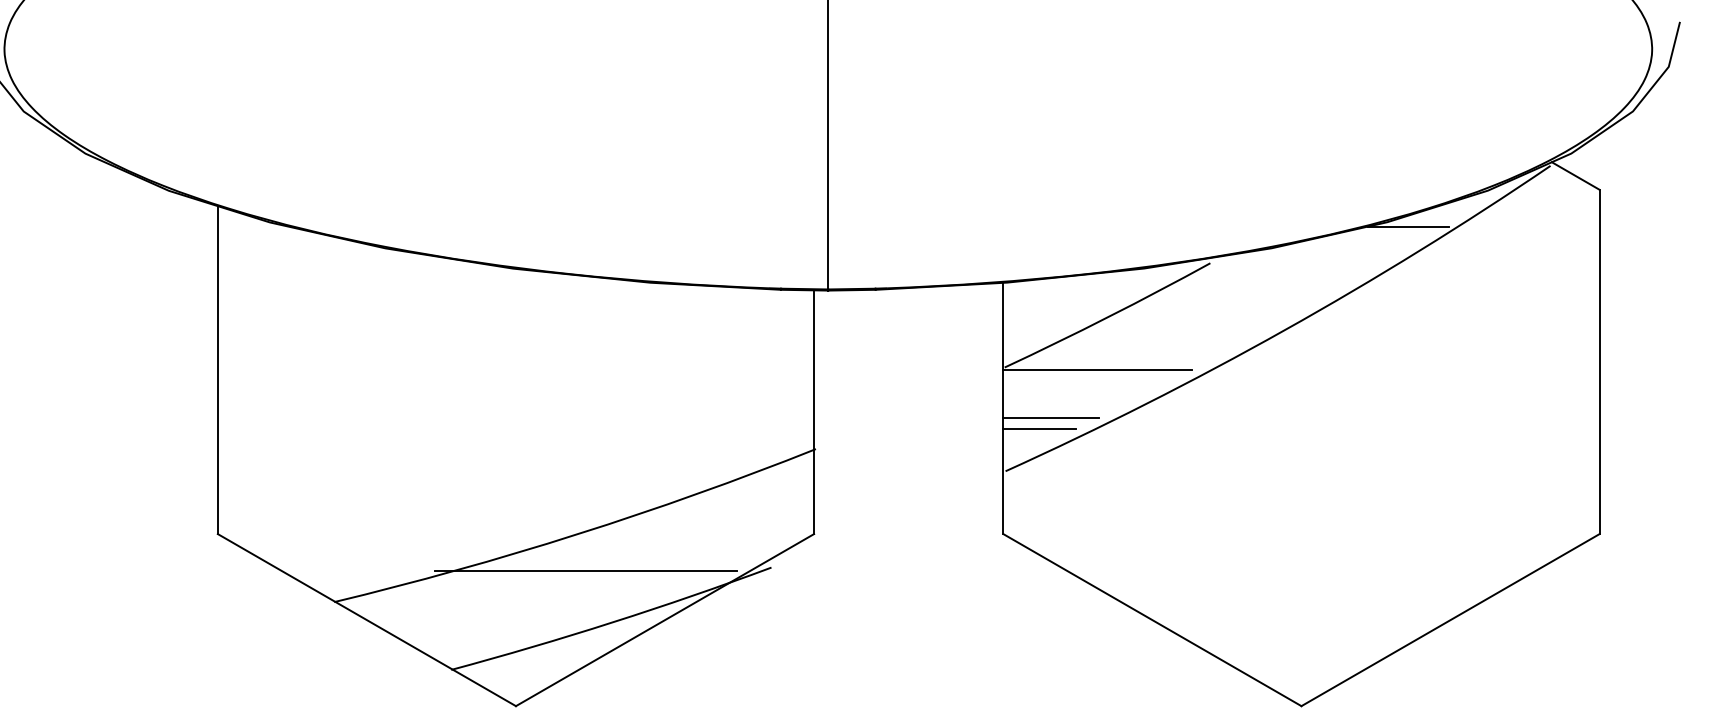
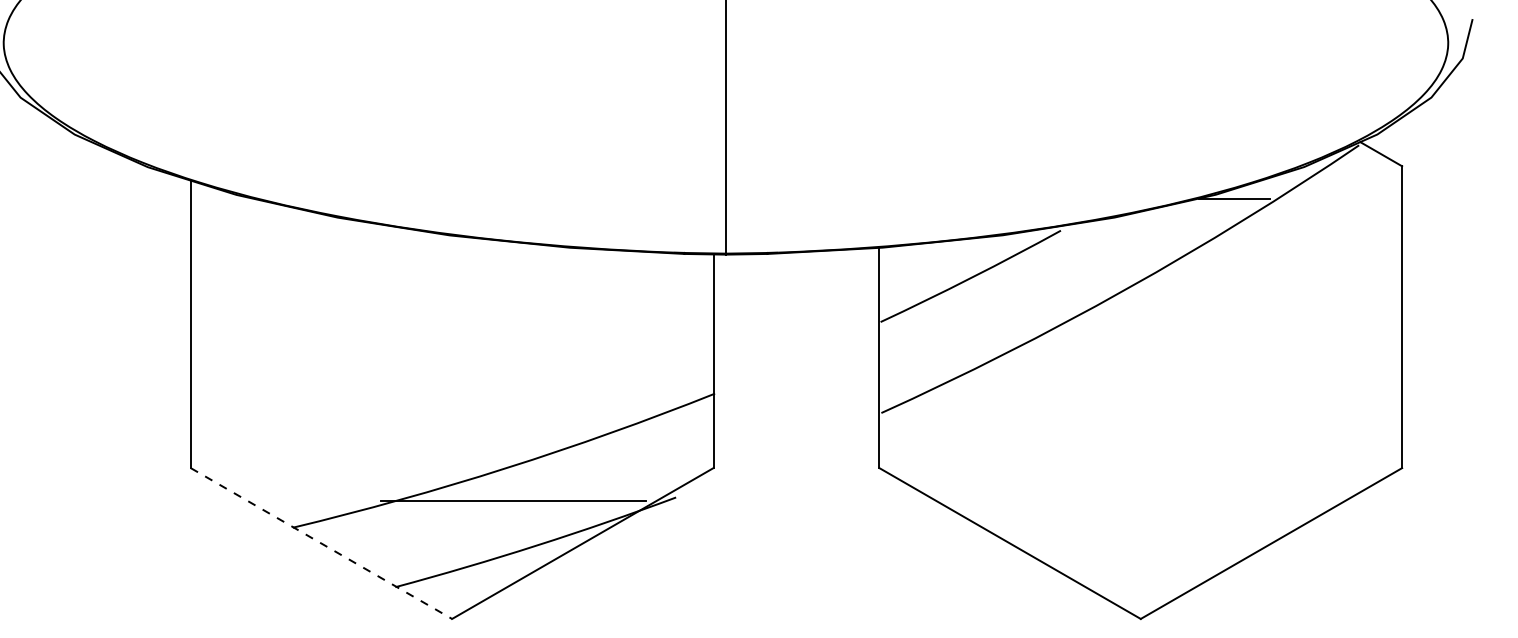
line: (1097, 370) -> (961, 324), removed
line: (1051, 417) -> (921, 365), removed
line: (1039, 429) -> (911, 376), removed
line: (367, 620) -> (321, 543), solid -> dashed

